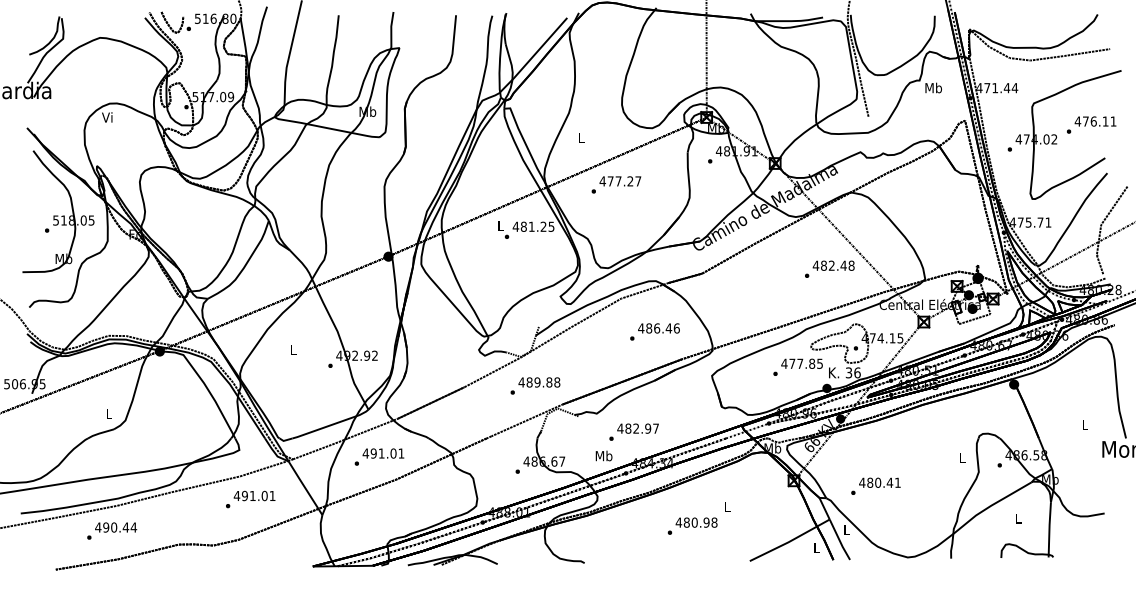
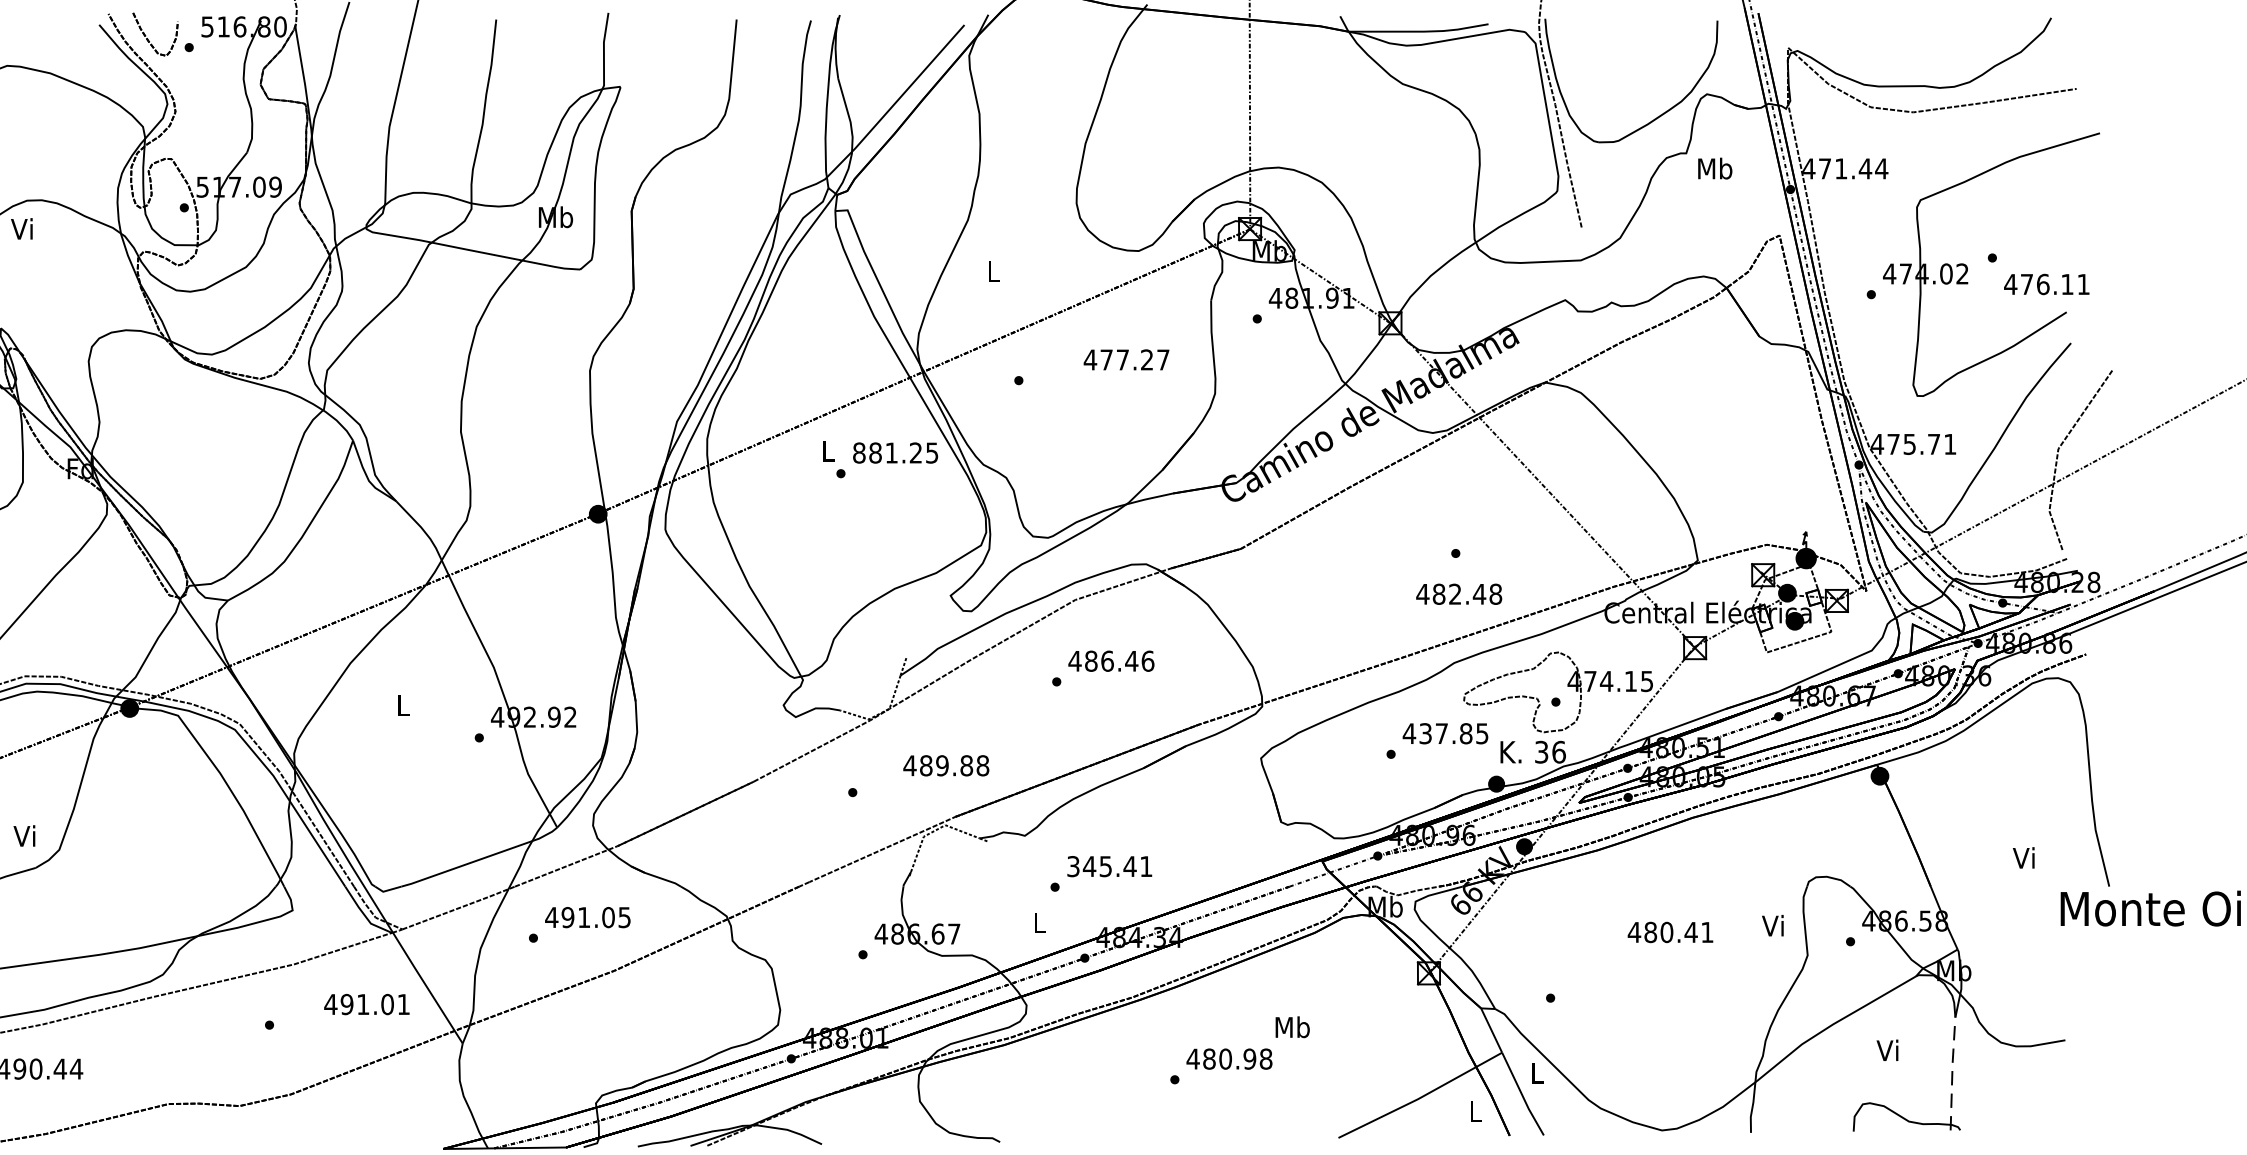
text: (1095, 121) -> (2046, 284), moved
text: (620, 181) -> (1126, 360), moved
text: (515, 226) -> (858, 452), 481.25 -> 881.25
text: (833, 265) -> (1458, 593), moved
text: (654, 331) -> (1102, 667), moved
text: (792, 363) -> (1425, 733), 477.85 -> 437.85
text: (539, 382) -> (946, 765), moved
text: (108, 413) -> (24, 835), L -> Vi
text: (1084, 424) -> (2024, 858), L -> Vi
text: (637, 428) -> (1108, 866), 482.97 -> 345.41
text: (401, 453) -> (624, 917), 491.01 -> 491.05
text: (603, 455) -> (1038, 921), Mb -> L
text: (961, 457) -> (1772, 925), L -> Vi
text: (879, 482) -> (1669, 931), moved
text: (254, 495) -> (366, 1003), moved
text: (727, 506) -> (1292, 1026), L -> Mb
text: (1017, 518) -> (1886, 1050), L -> Vi
line: (1049, 528) -> (1952, 1071), solid -> dashed

